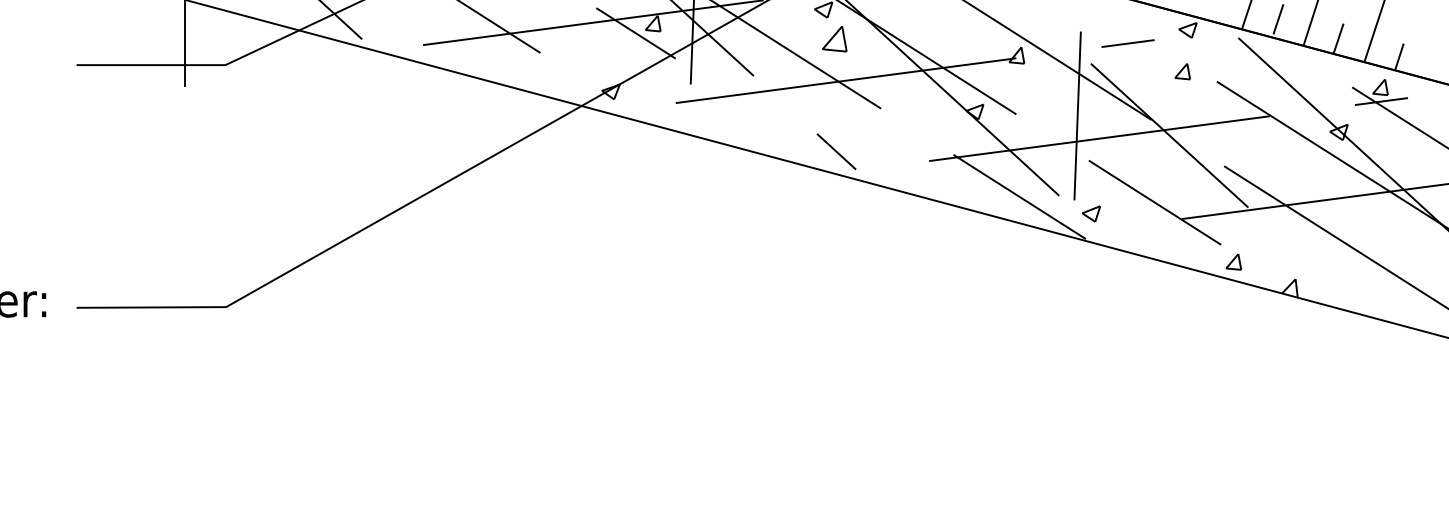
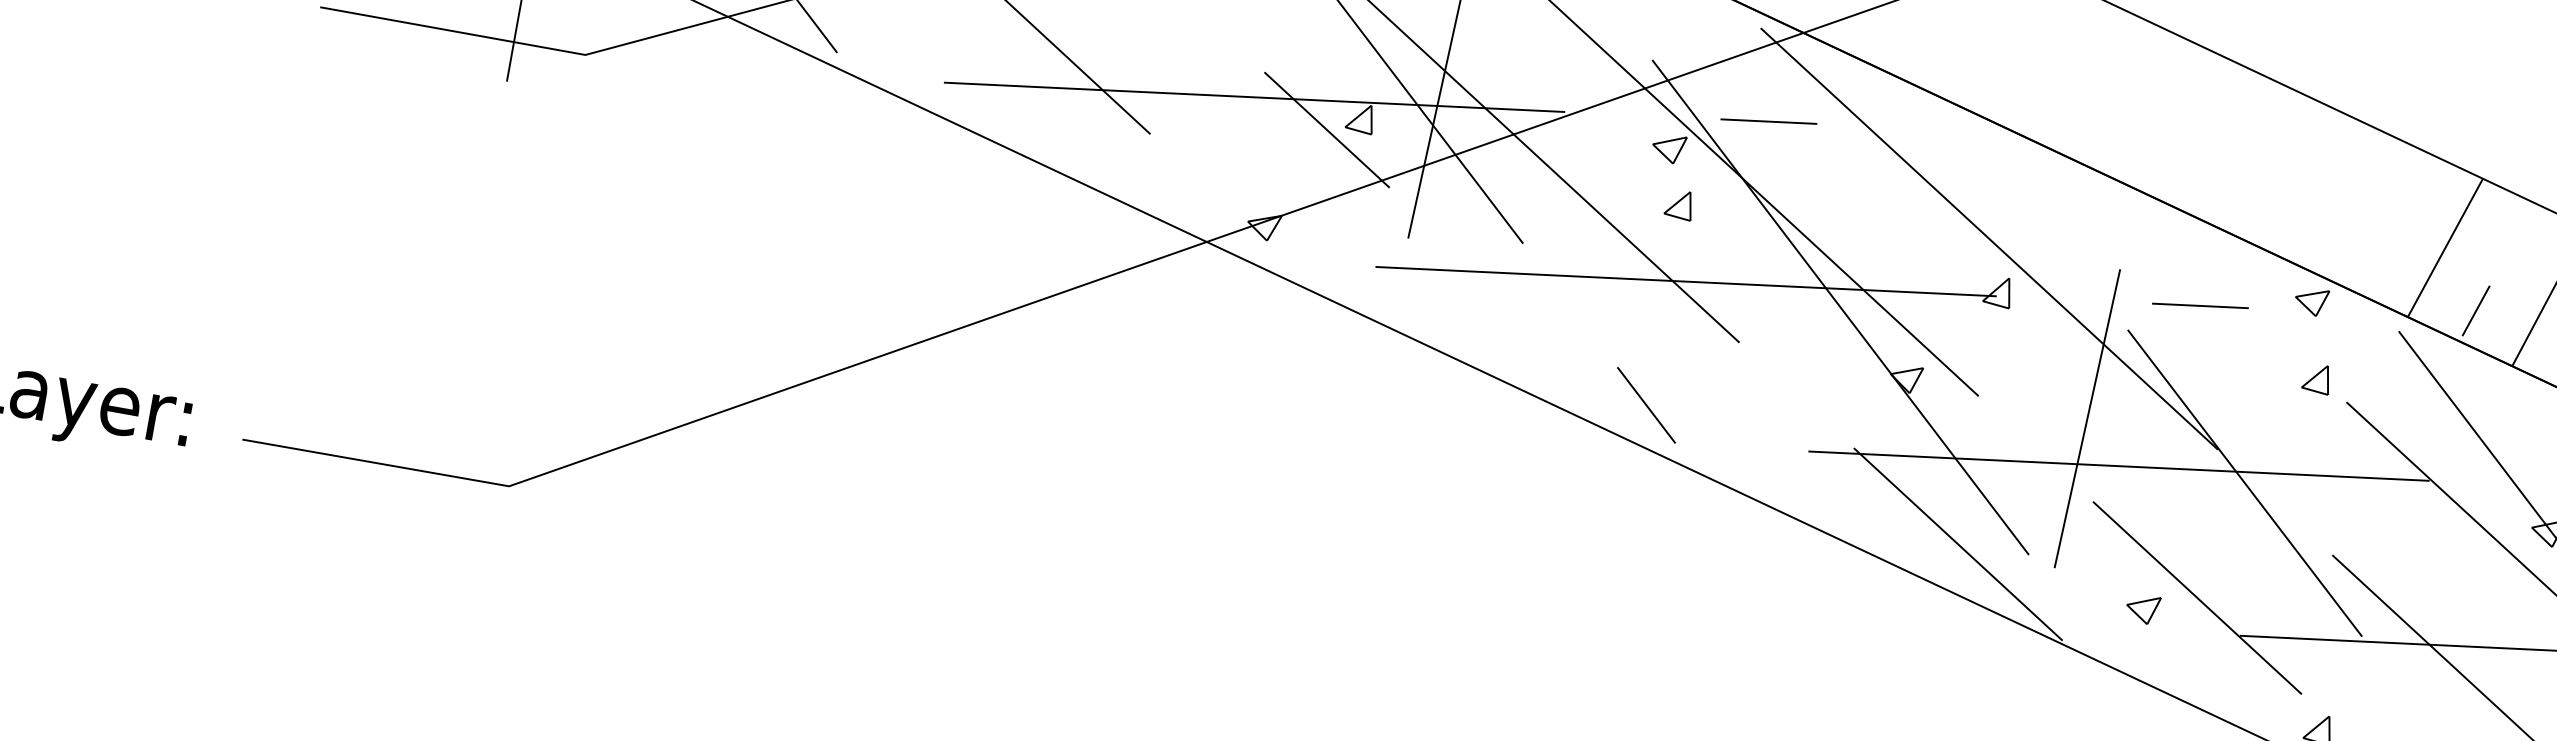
part: (835, 39) -> (1680, 204), size x0.62
part: (1182, 71) -> (2316, 378), moved
part: (1091, 213) -> (2143, 608), moved

